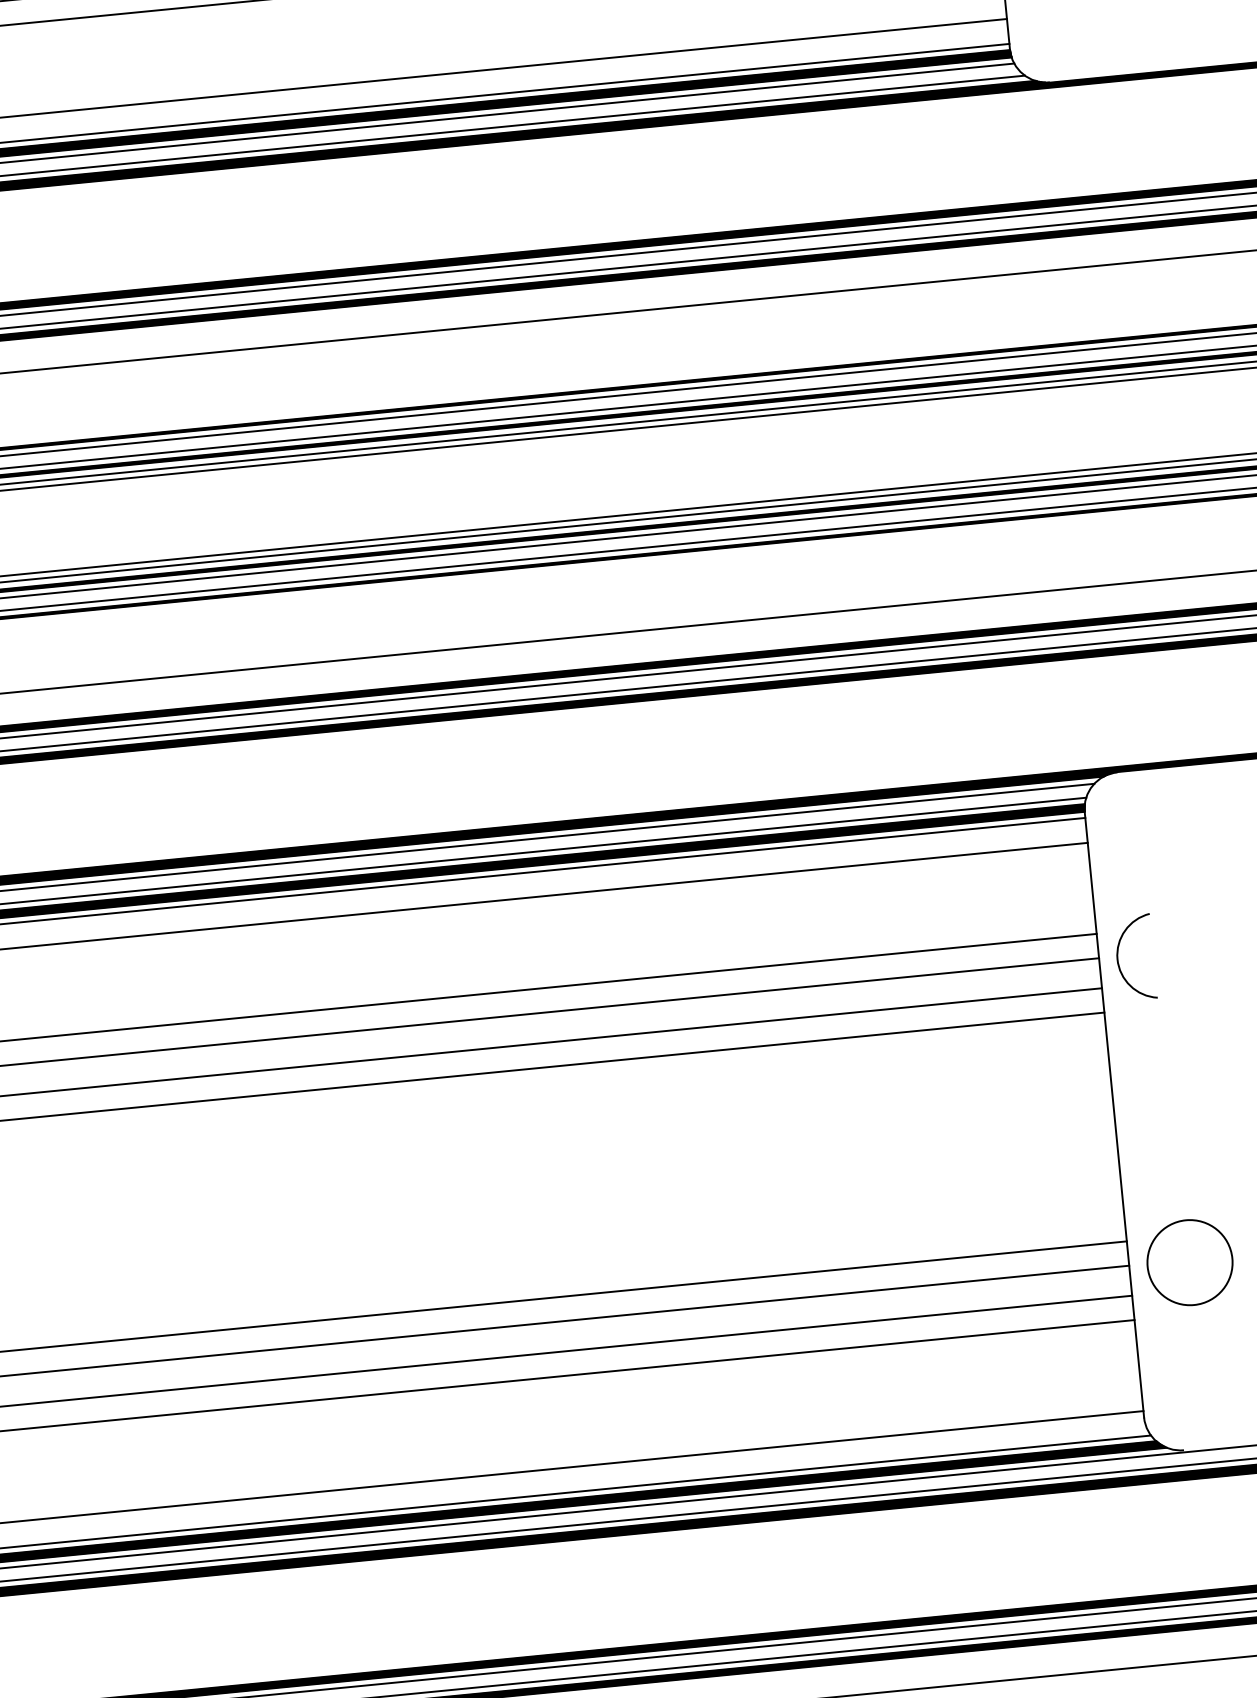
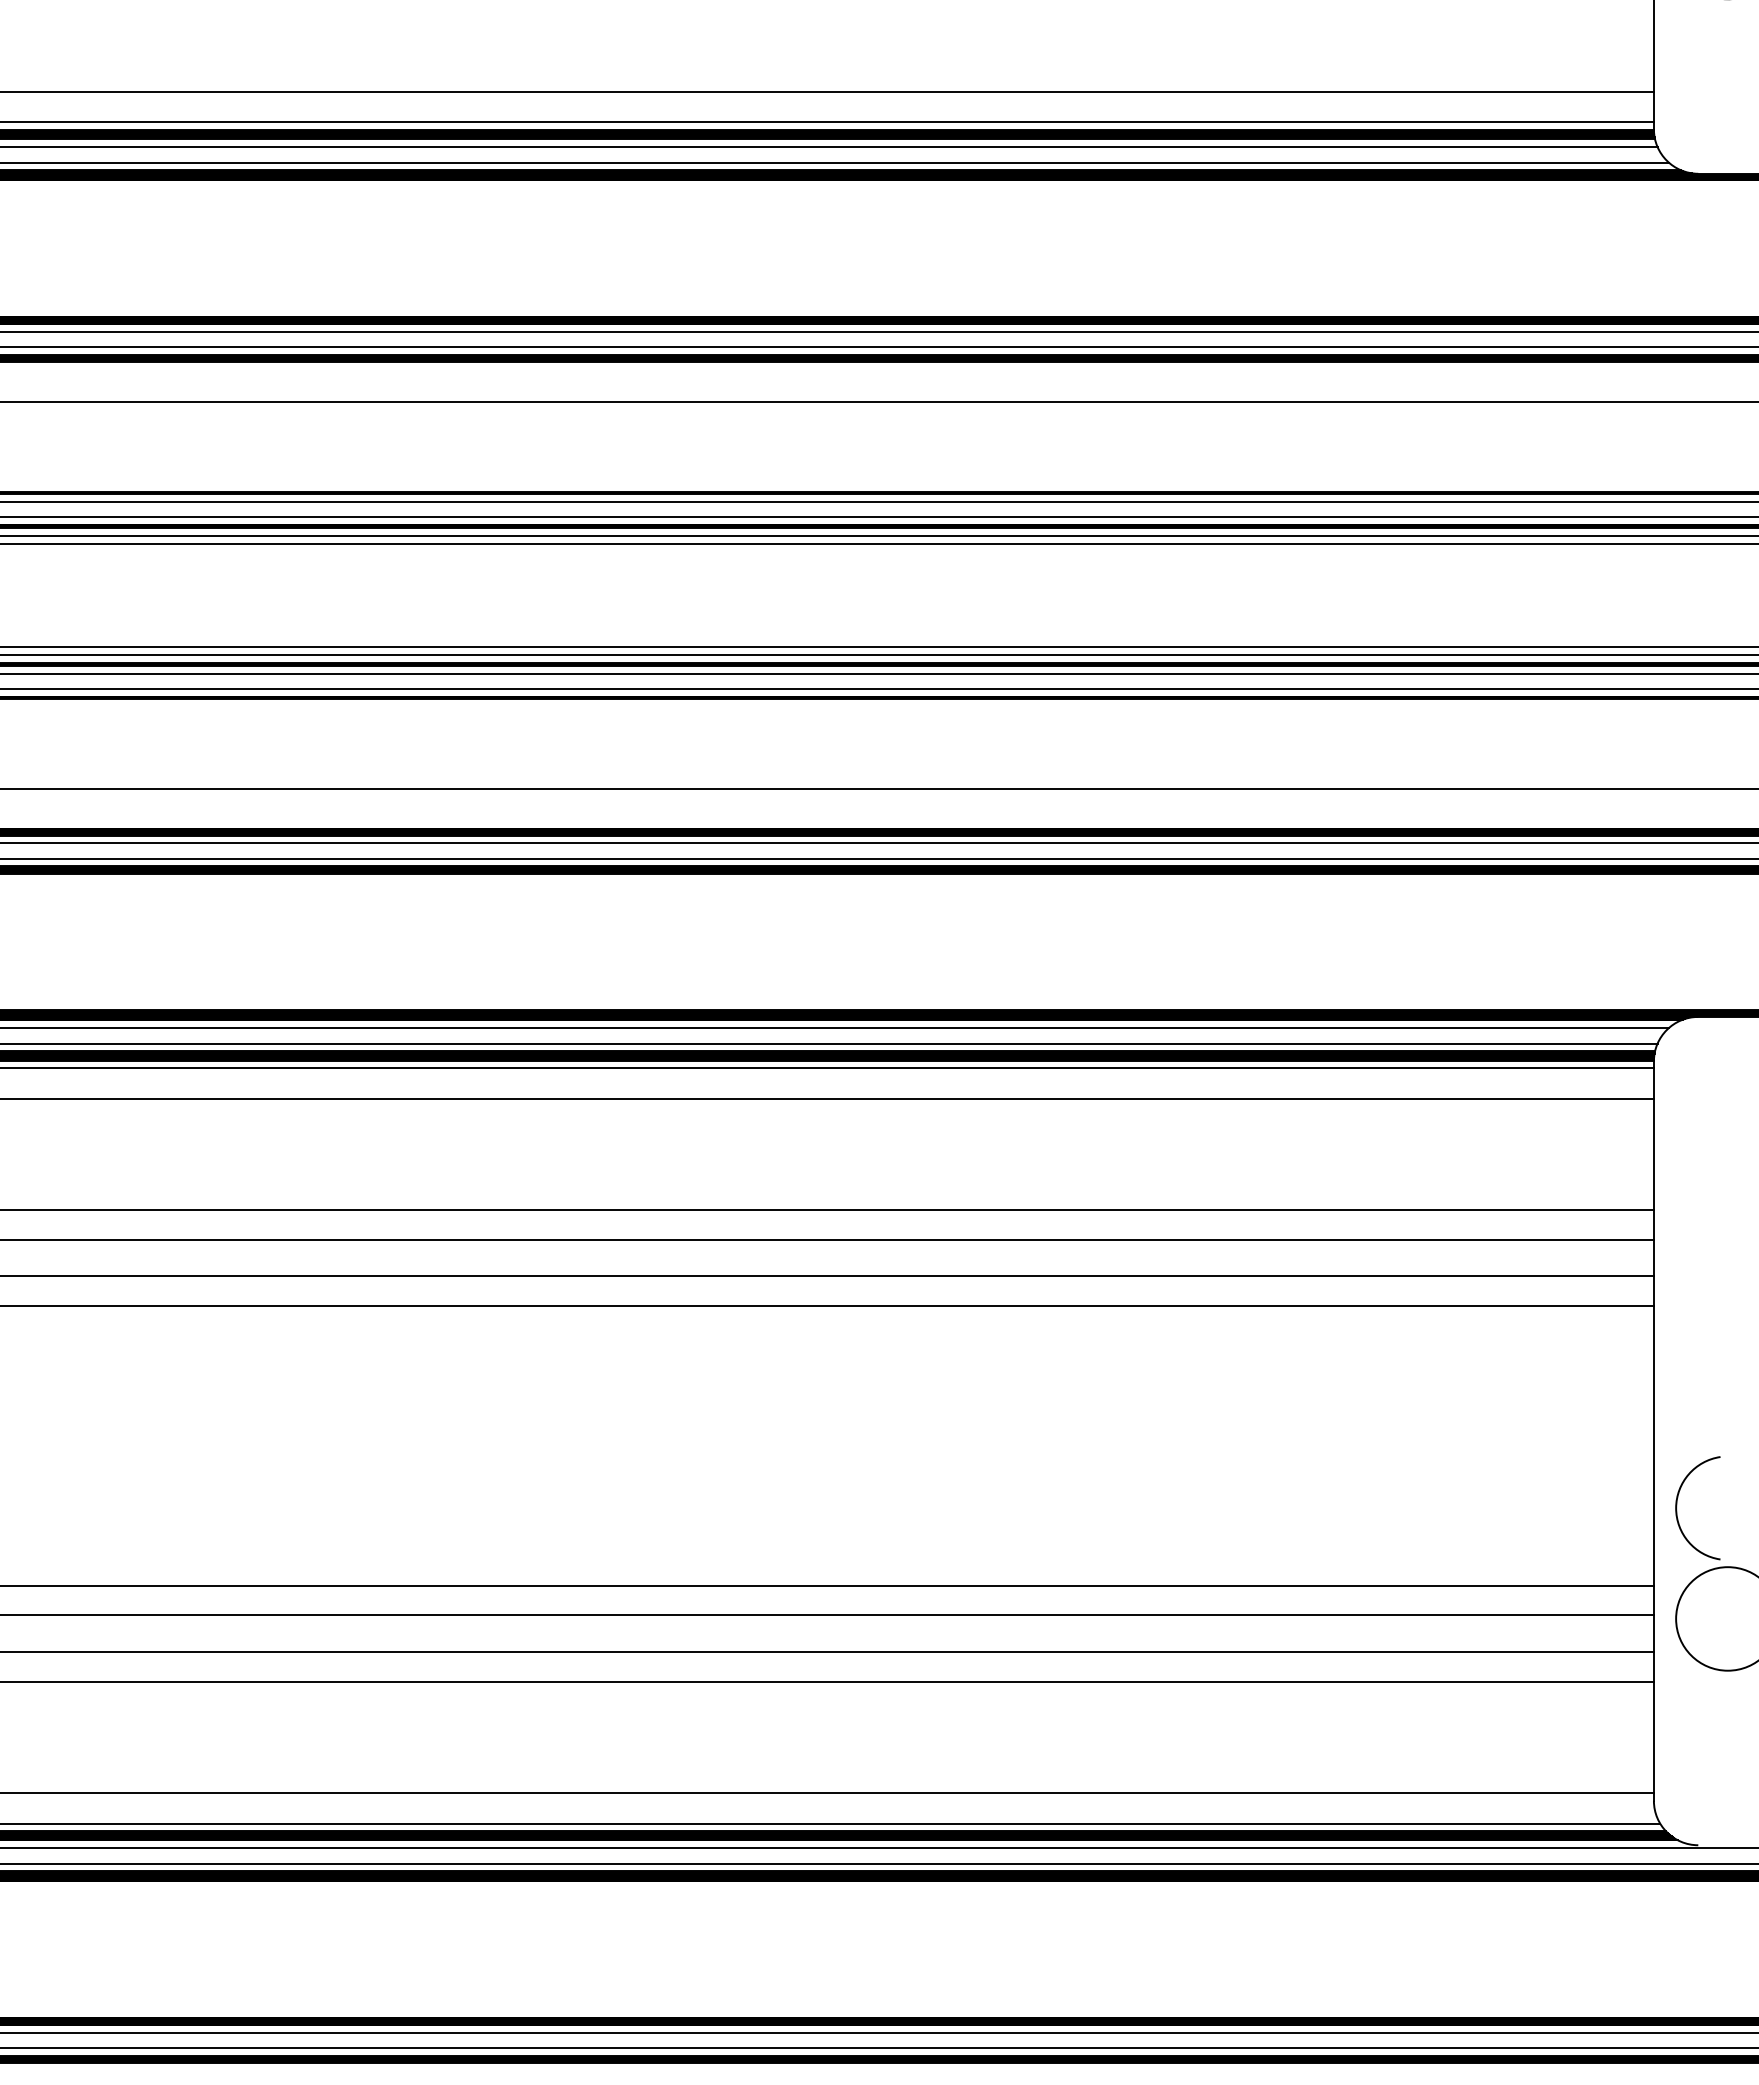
part: (1118, 960) -> (1677, 1509), moved

